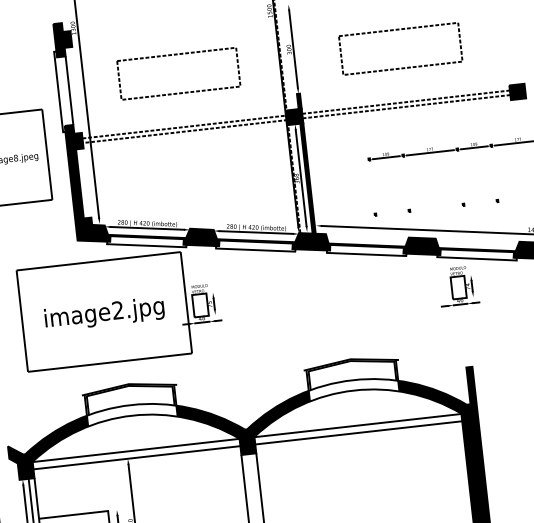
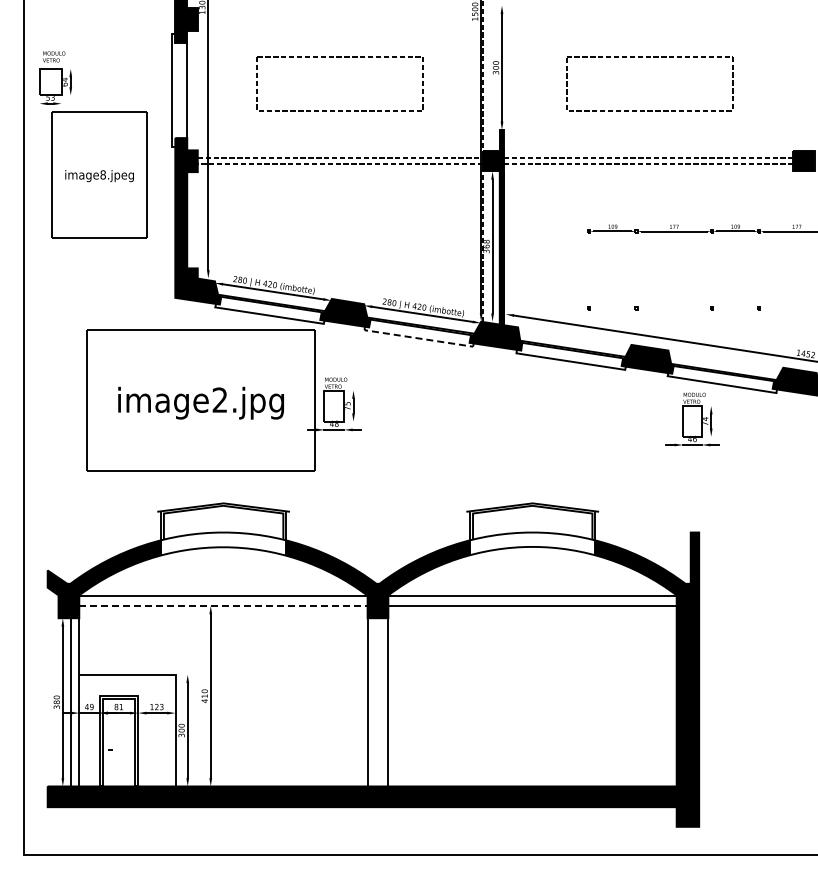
line: (255, 250) -> (418, 338), solid -> dashed
line: (136, 457) -> (223, 605), solid -> dashed

